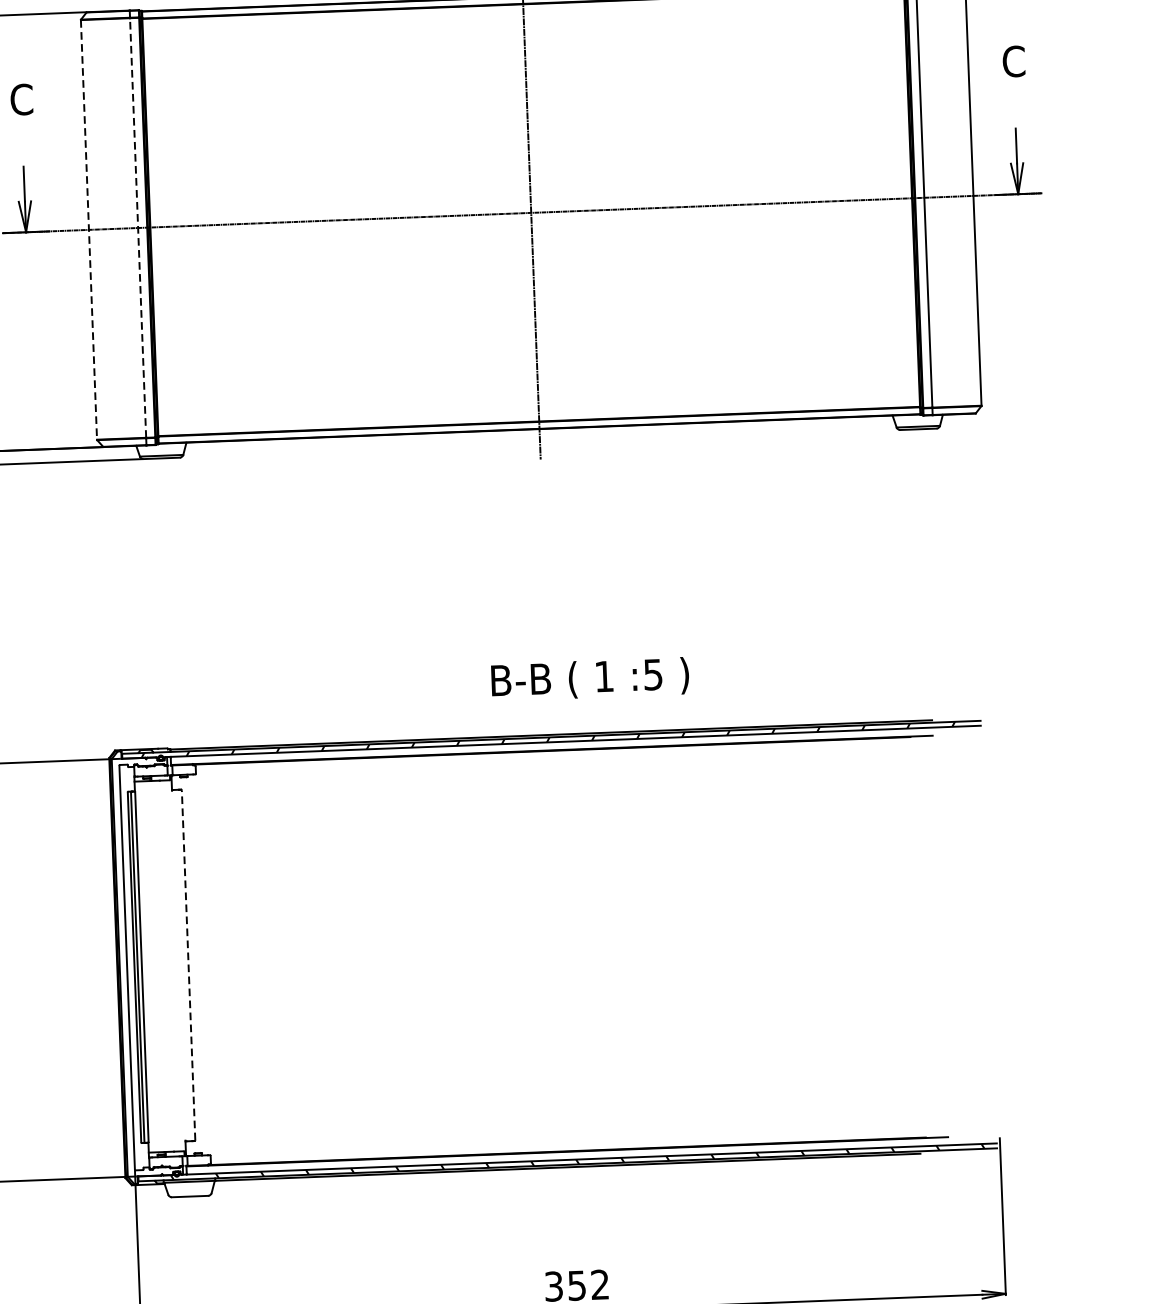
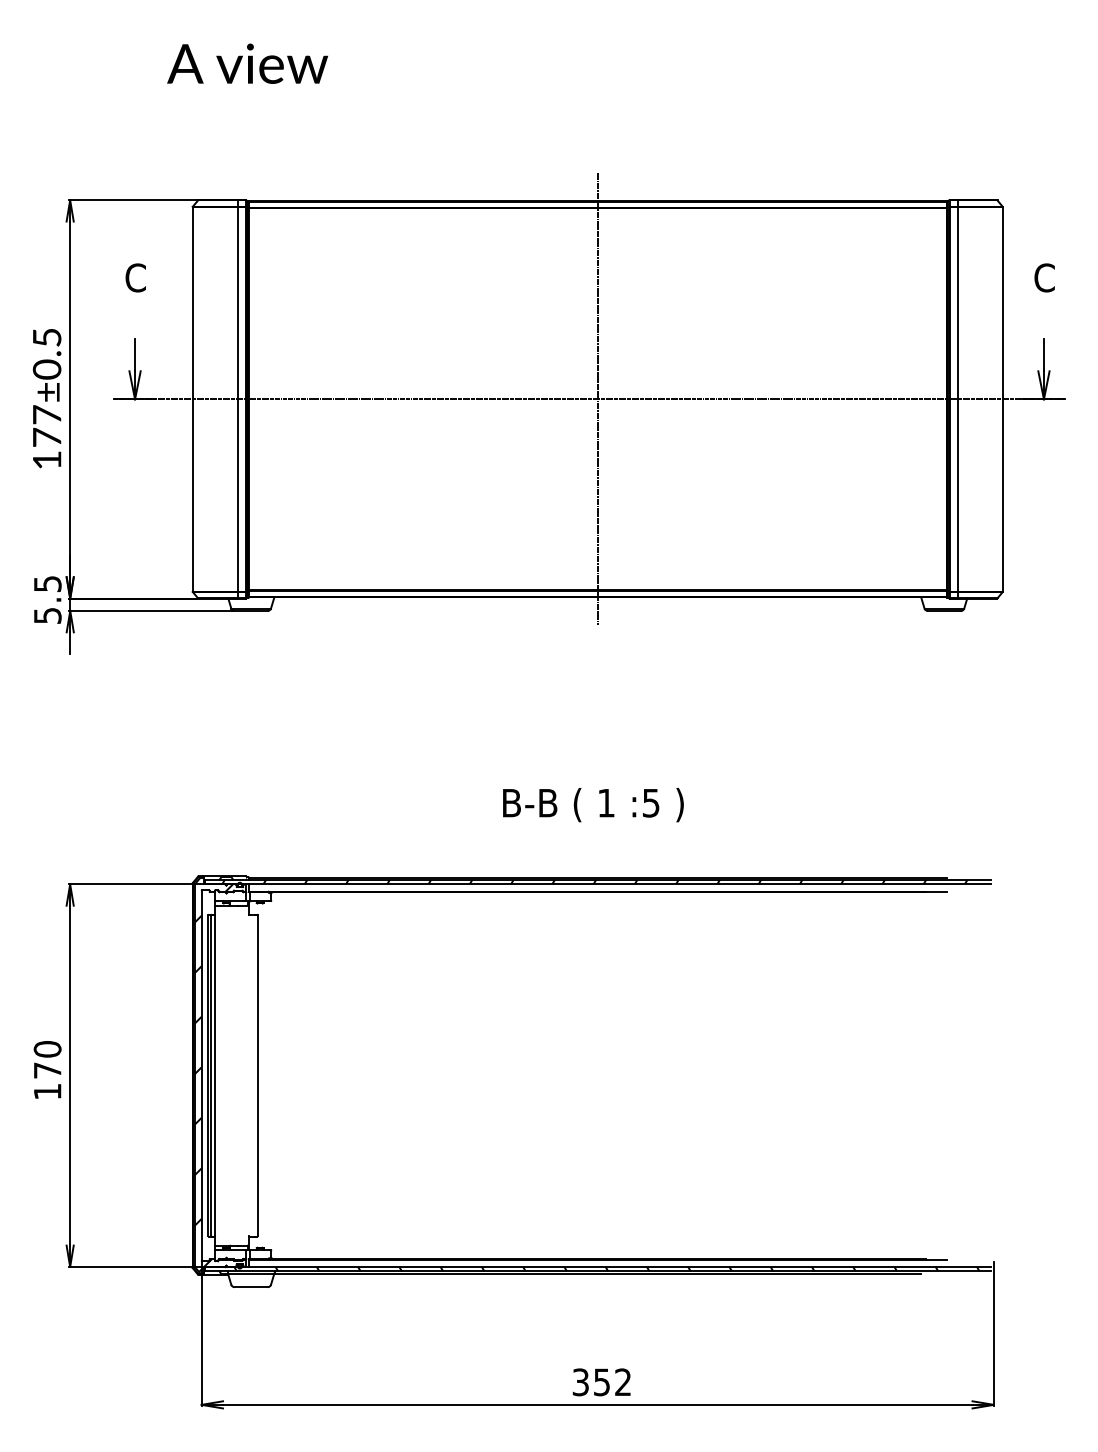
line: (137, 227) -> (237, 398), dashed -> solid
line: (88, 230) -> (192, 399), dashed -> solid
text: (590, 679) -> (593, 805), moved
line: (188, 965) -> (257, 1075), dashed -> solid
hatch: (140, 969) -> (213, 1077), added

